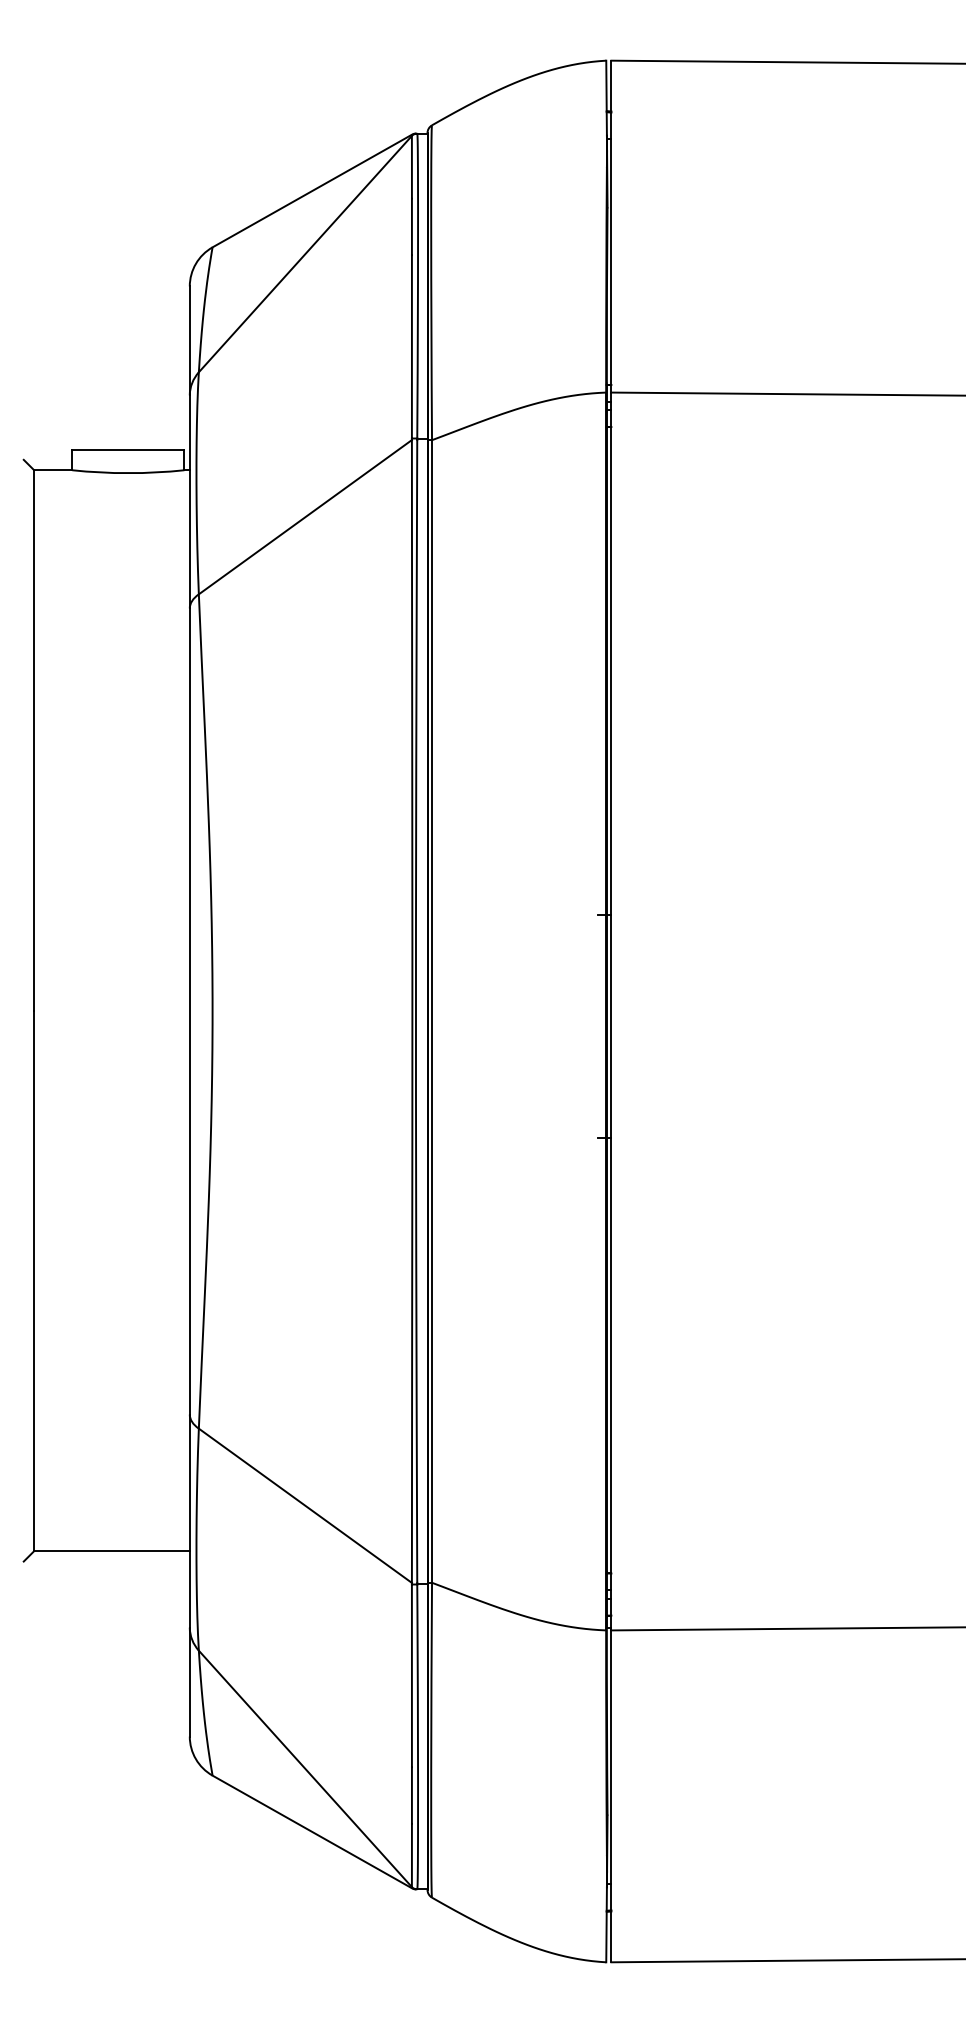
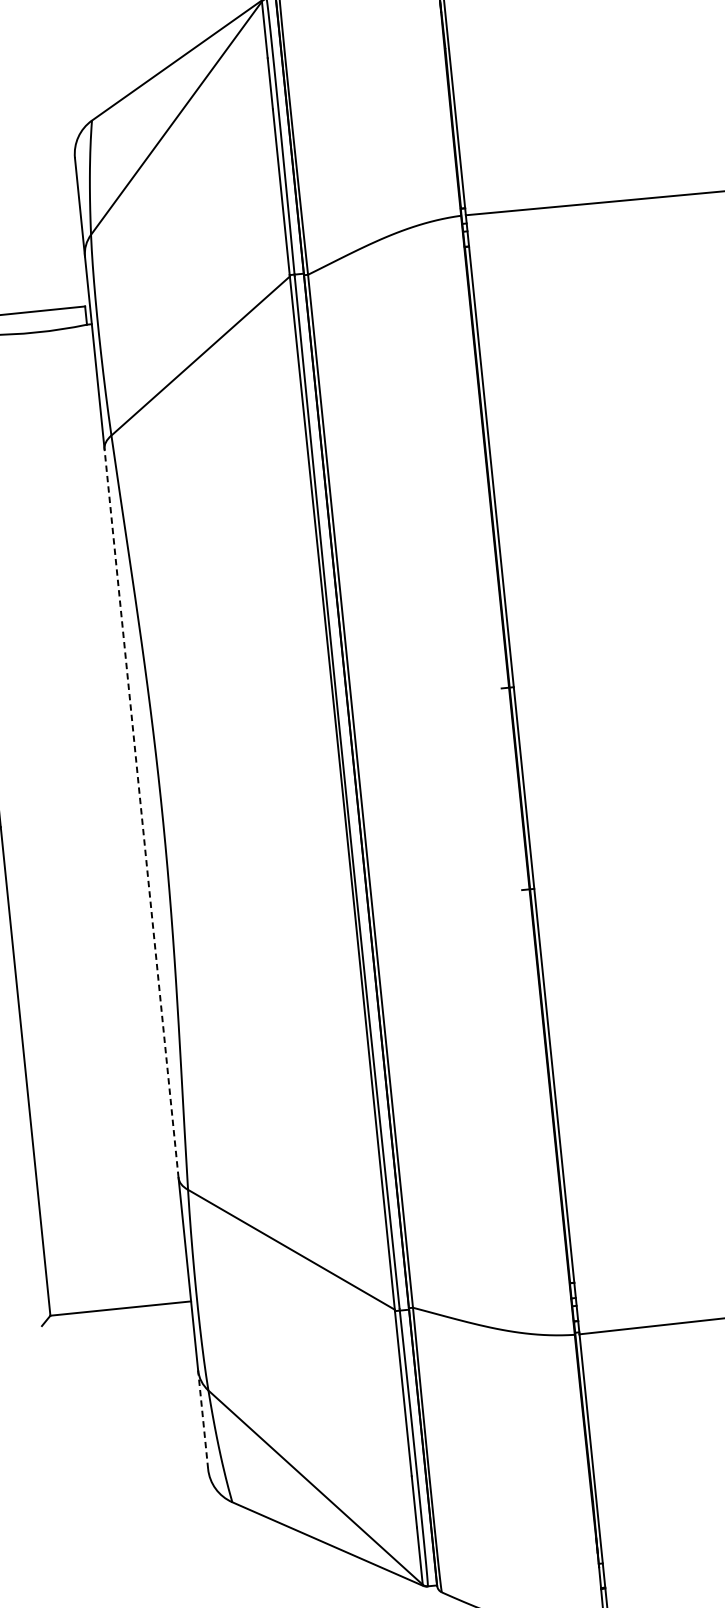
line: (189, 1011) -> (141, 813), solid -> dashed
line: (189, 1681) -> (202, 1419), solid -> dashed

